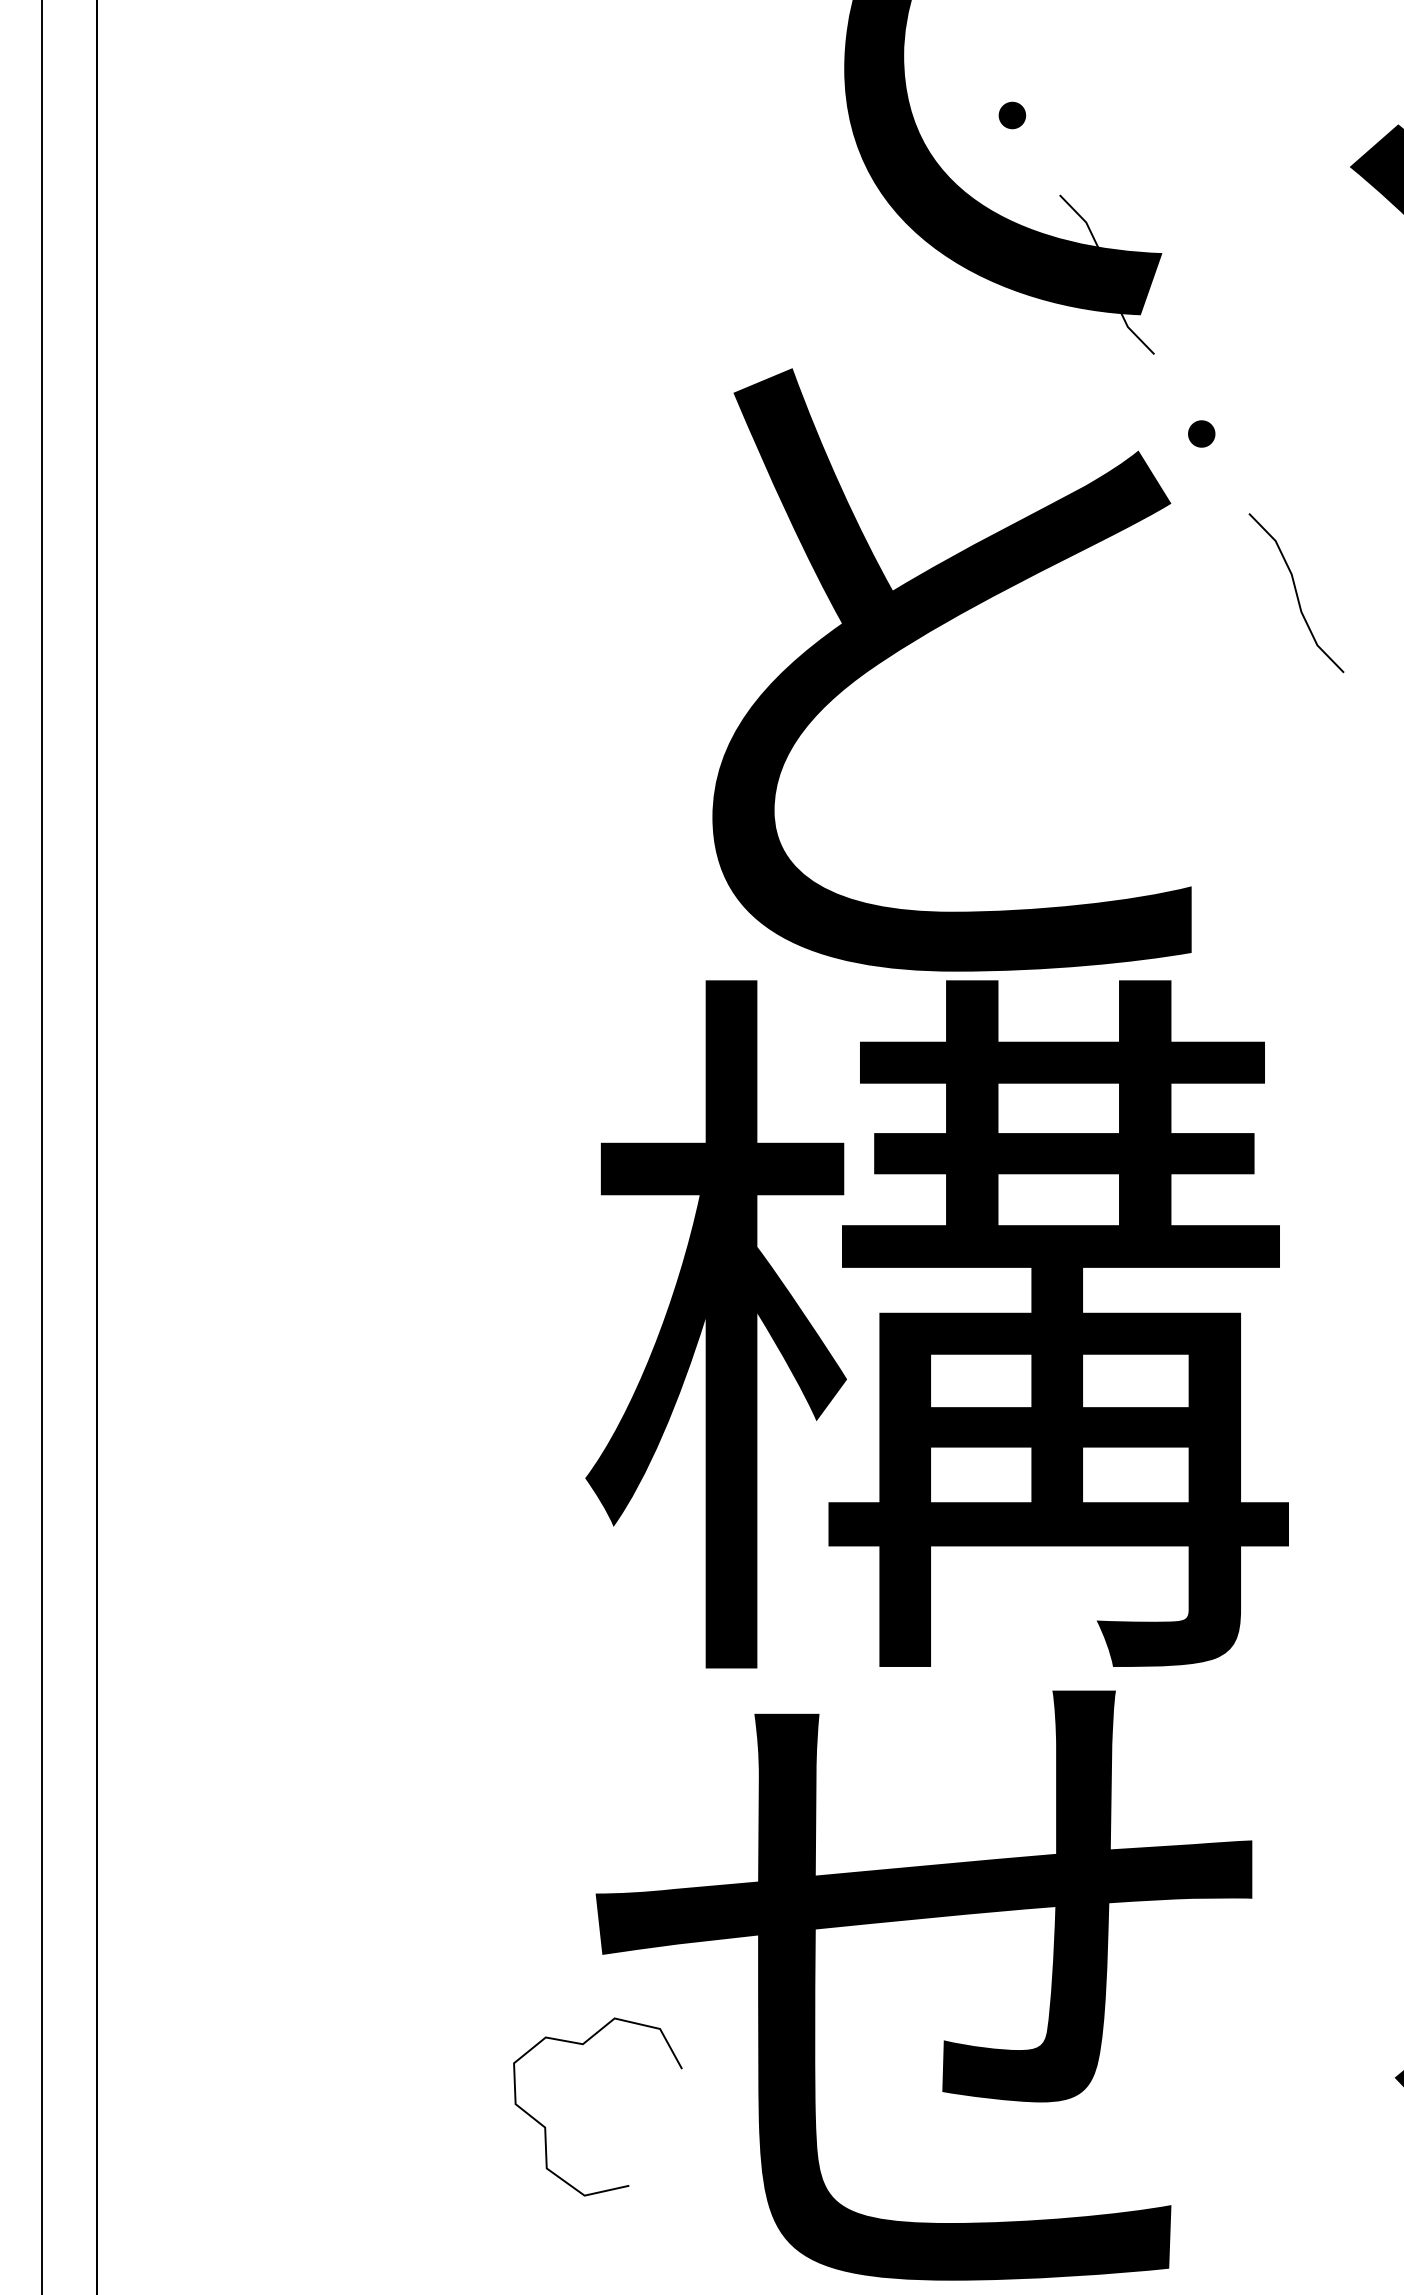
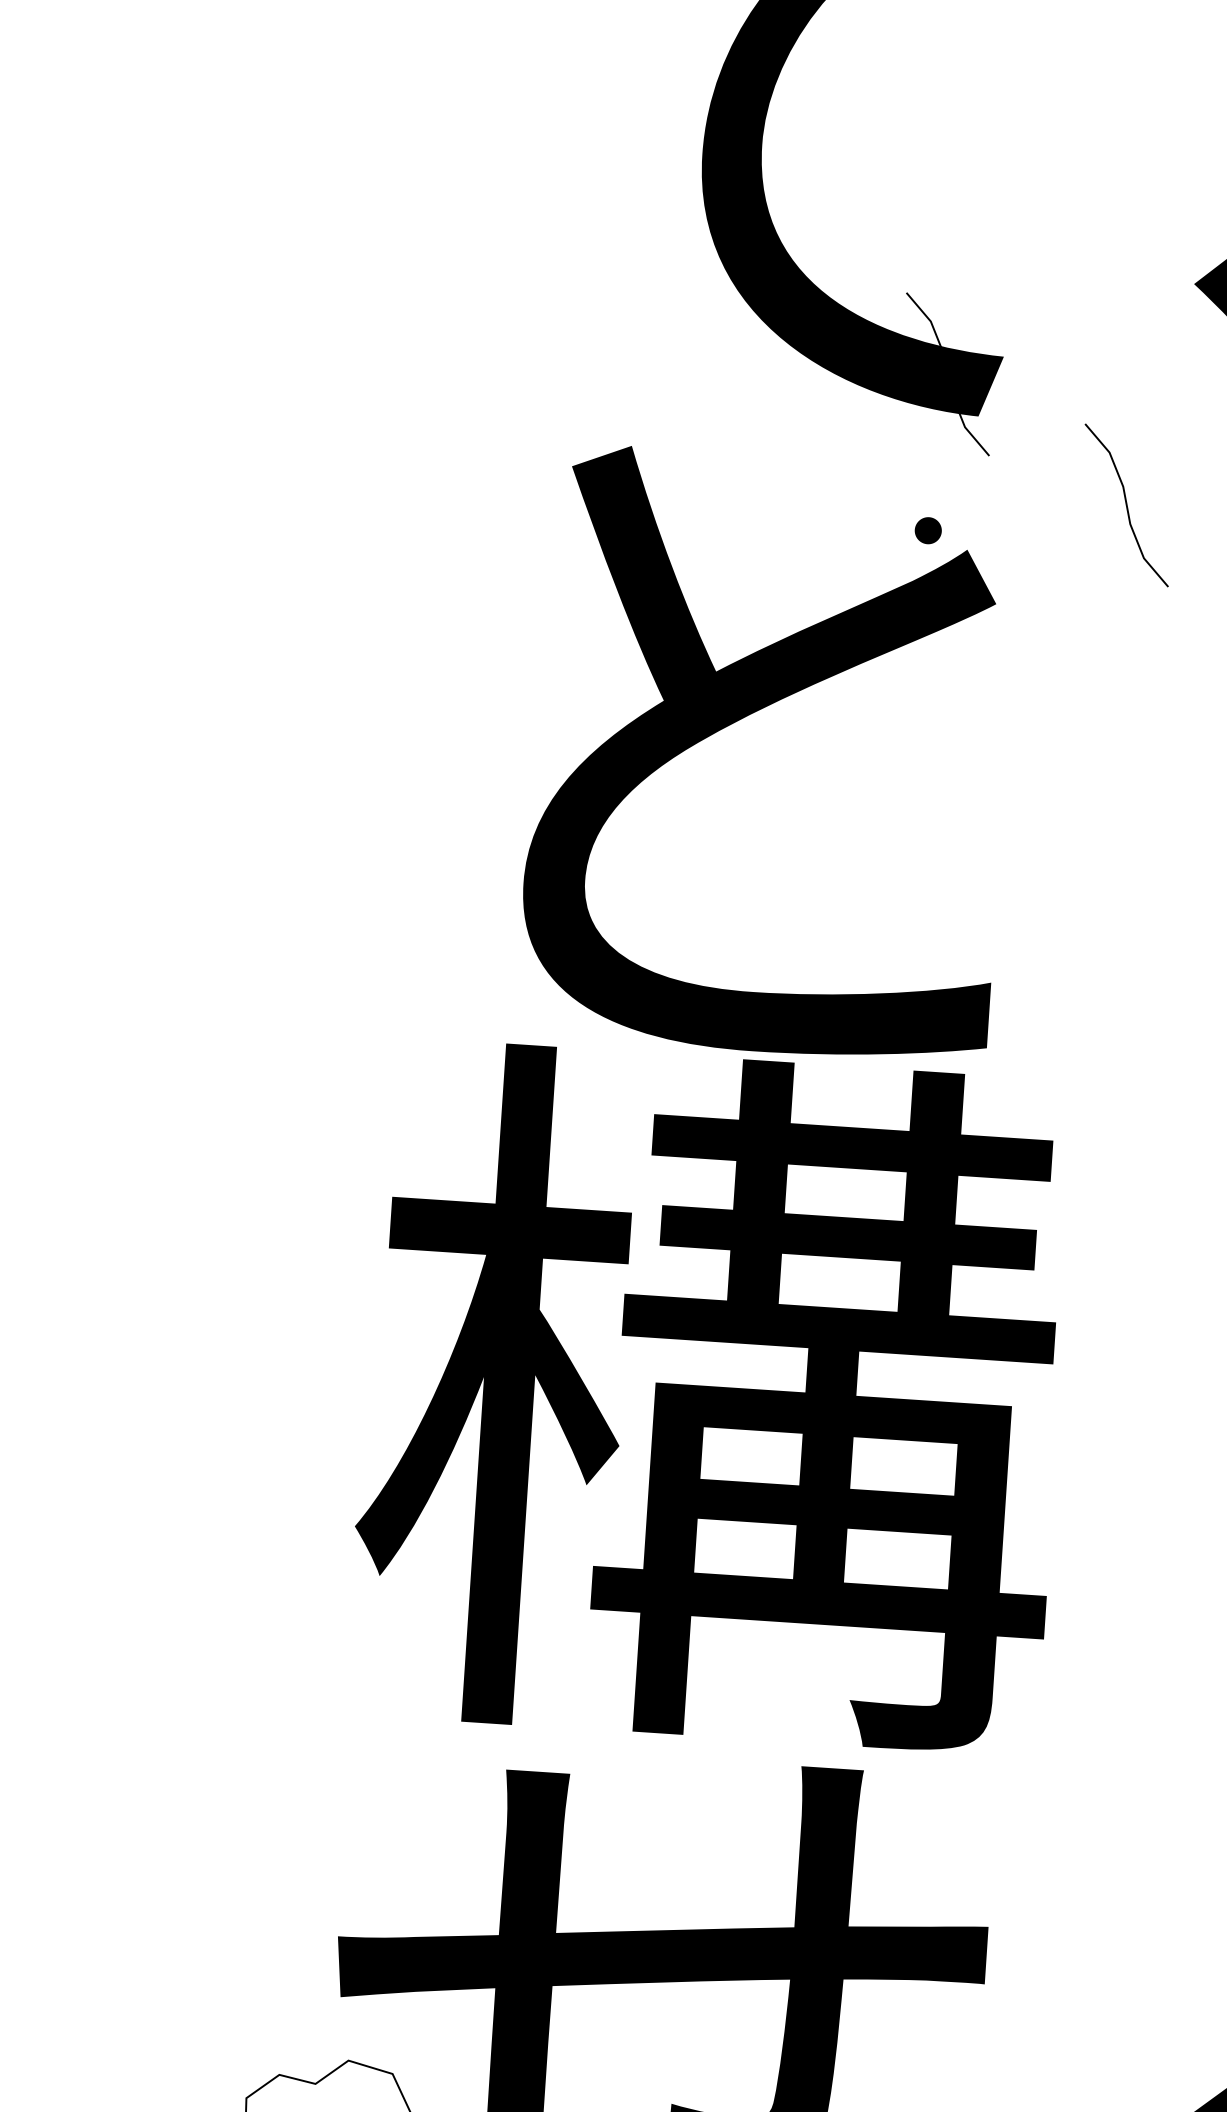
fill: (1012, 115) -> (865, 211), removed
part: (1201, 433) -> (928, 530), moved
curve: (1296, 593) -> (1126, 505), moved

